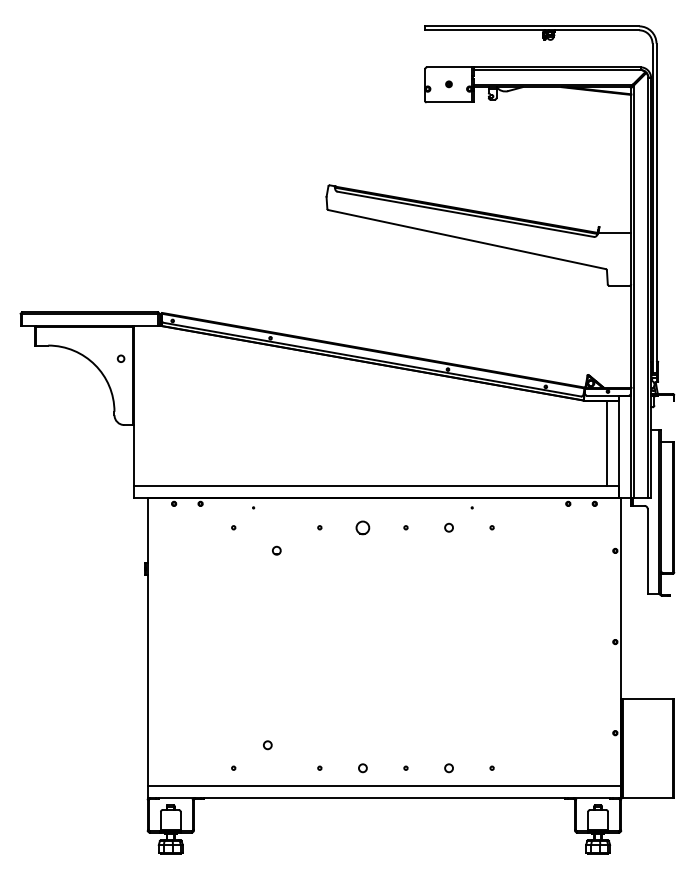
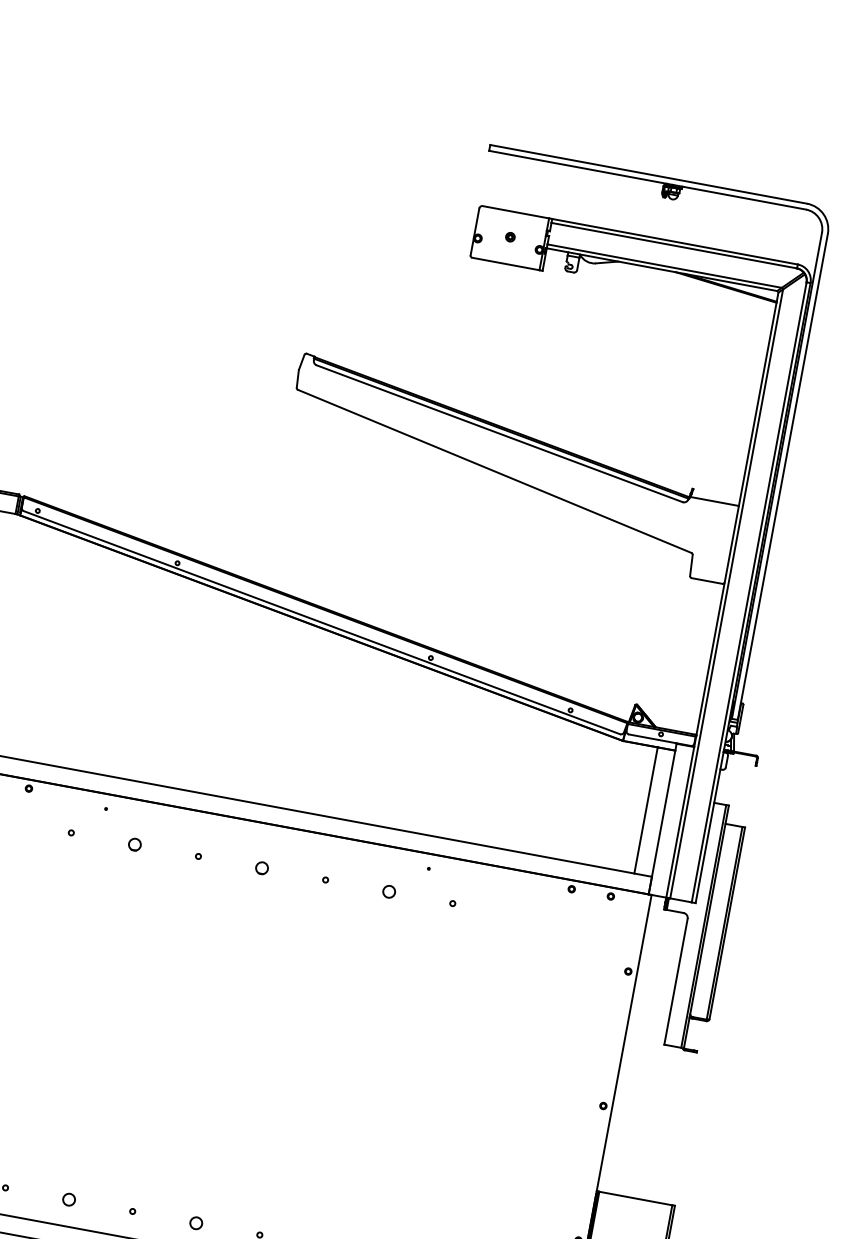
part: (362, 527) -> (261, 867), size x0.62
part: (276, 550) -> (134, 844), moved
circle: (267, 745) -> (68, 1199), moved

